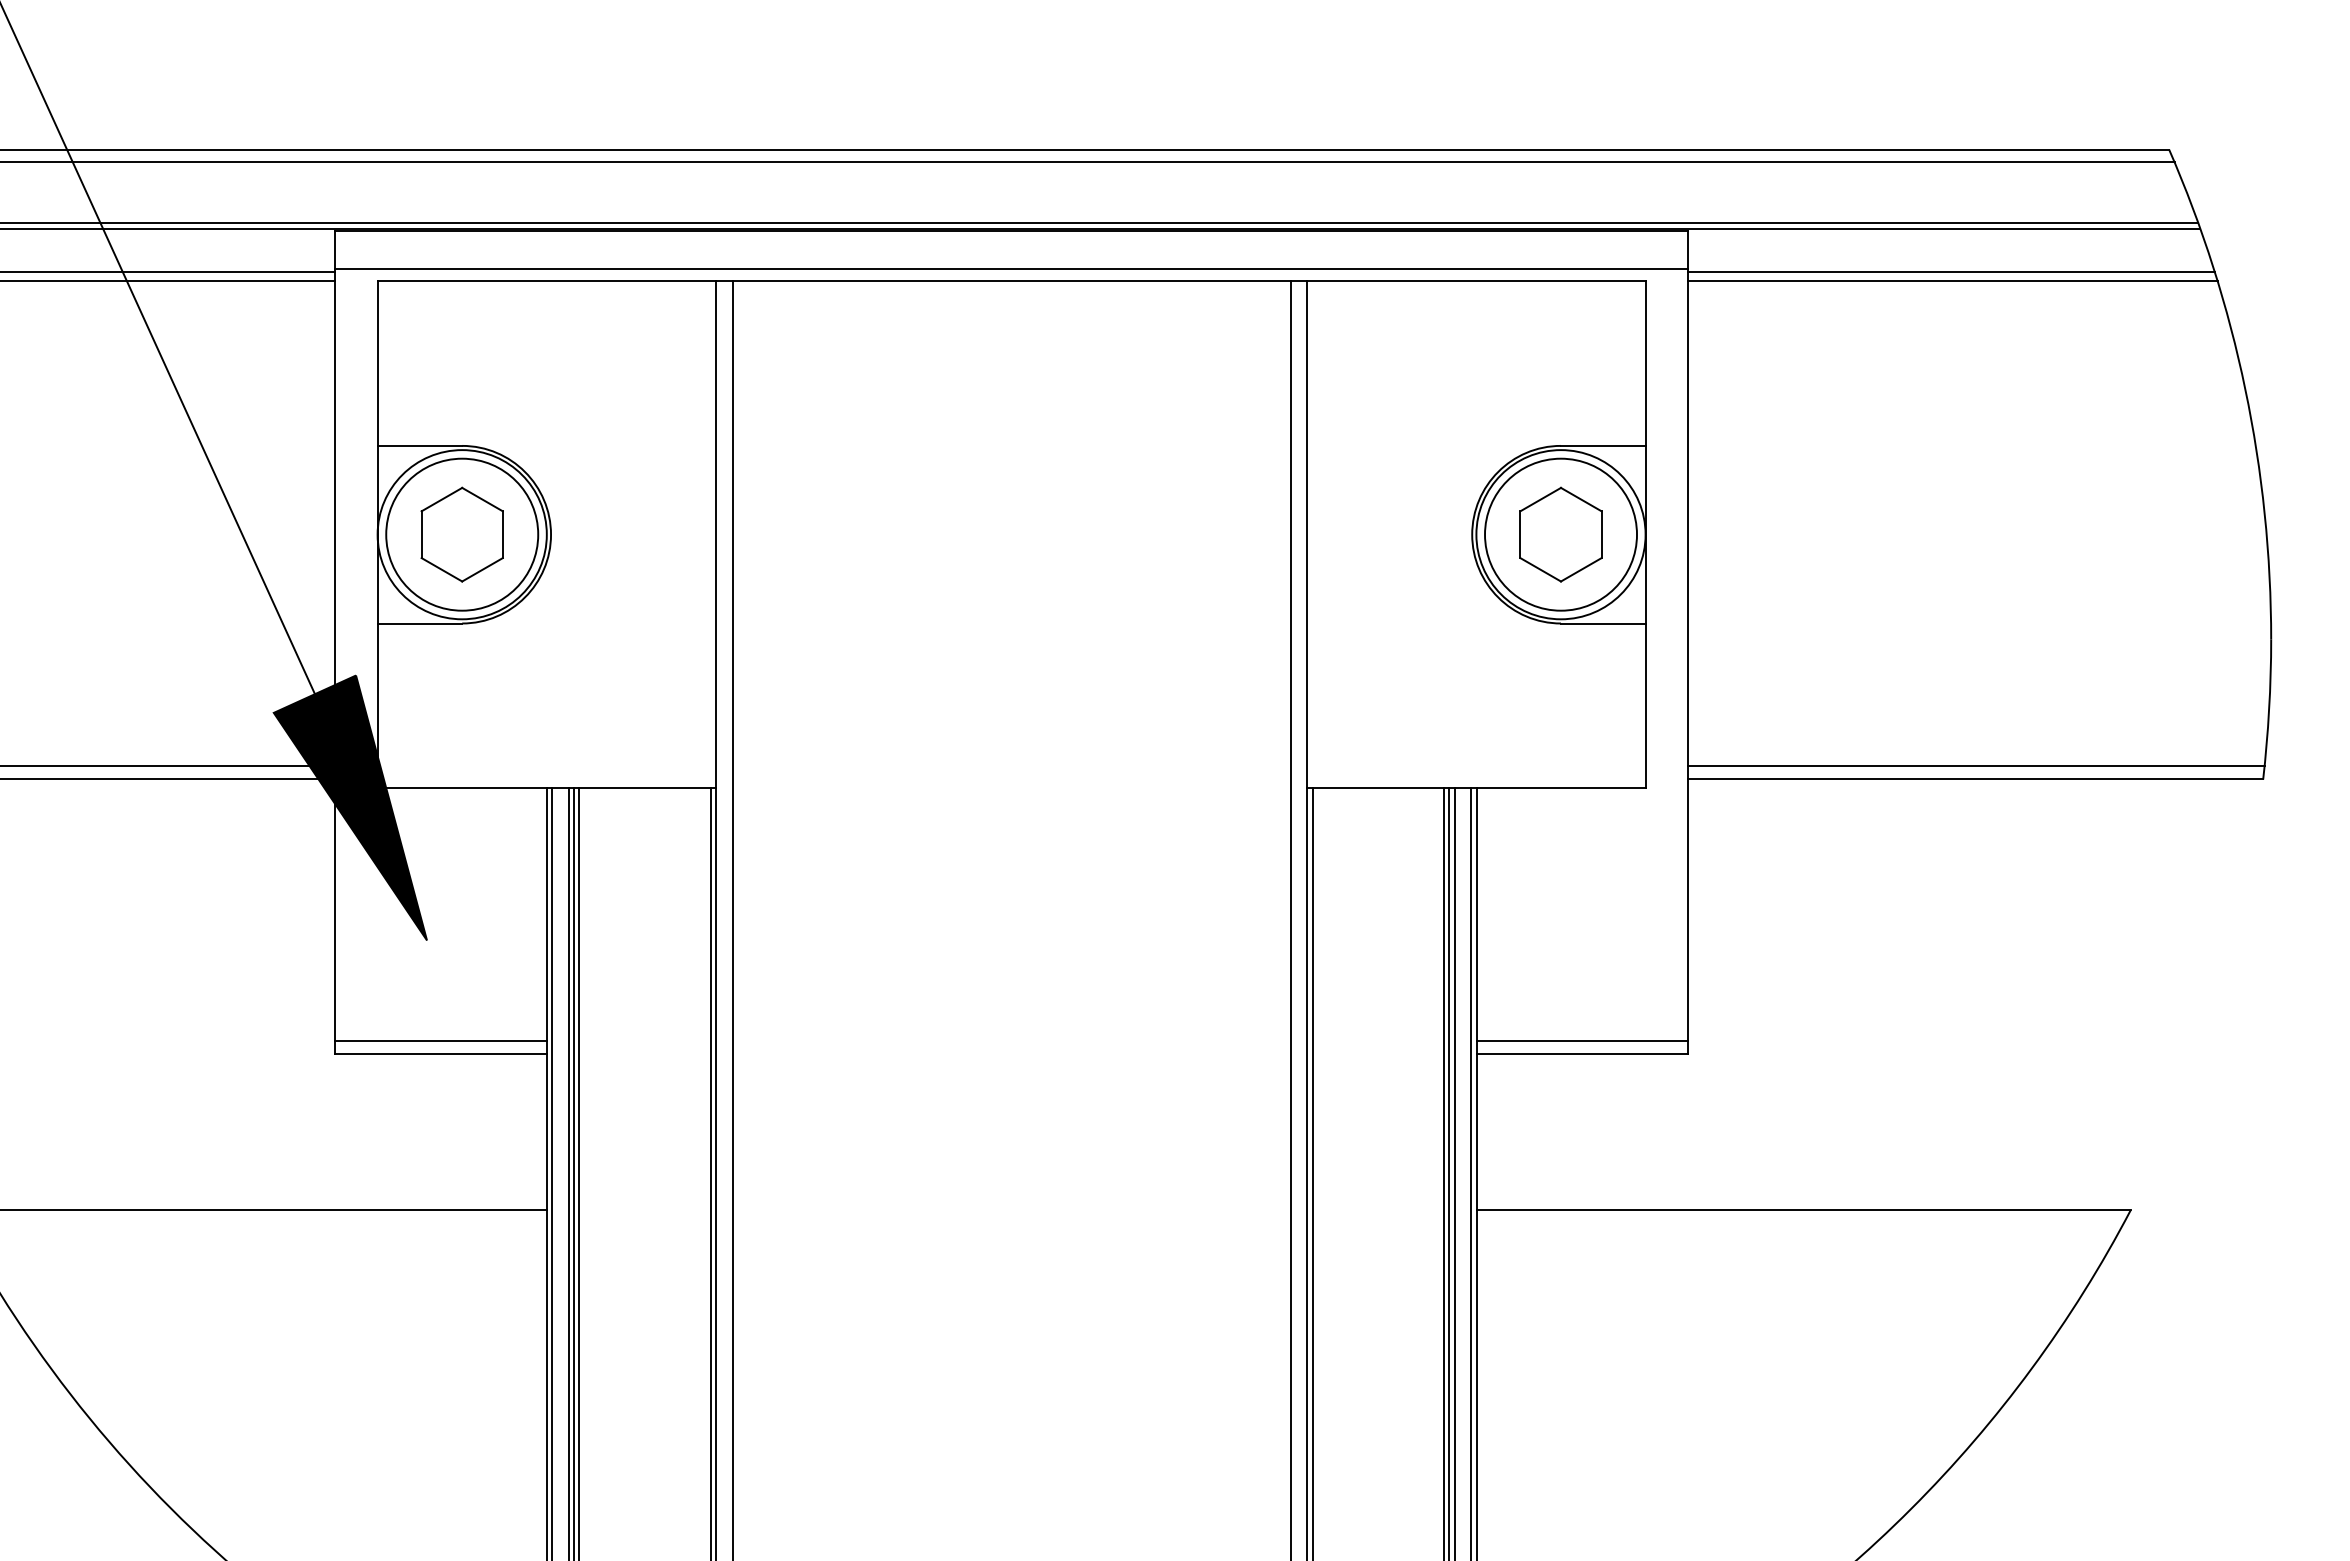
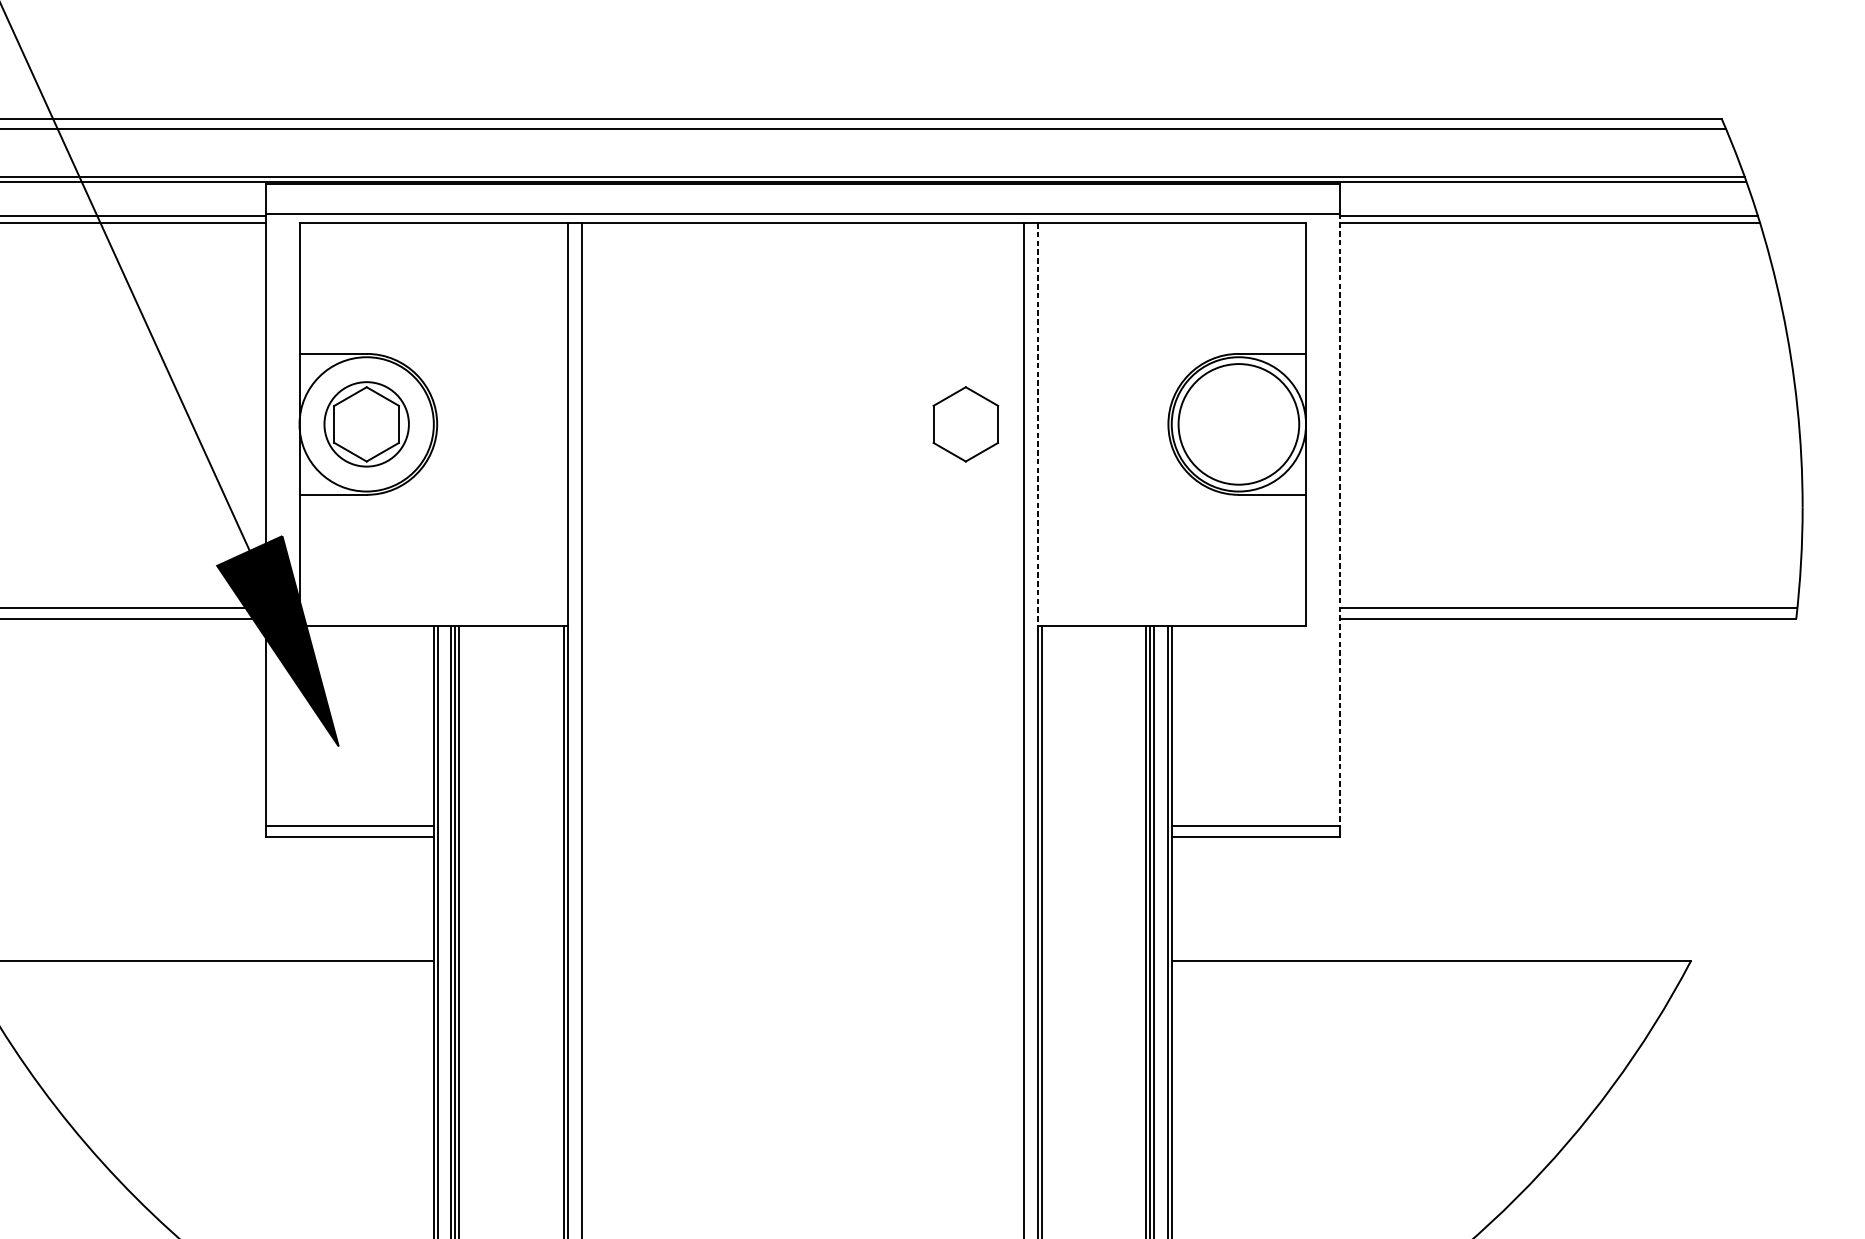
circle: (462, 534) -> (366, 424), size x0.7
line: (1307, 534) -> (1037, 424), solid -> dashed
part: (1560, 534) -> (965, 424), moved
line: (1687, 655) -> (1339, 520), solid -> dashed

